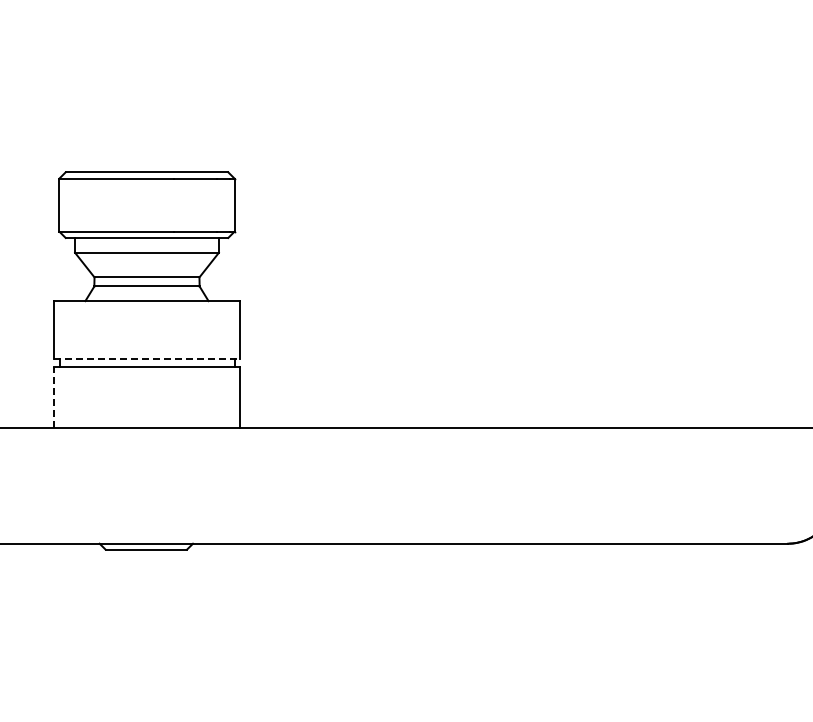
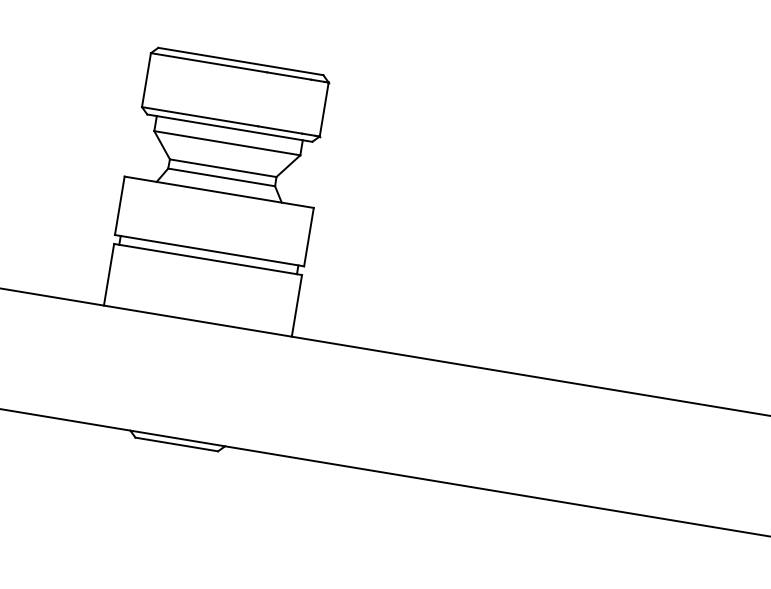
line: (147, 358) -> (210, 250), dashed -> solid
line: (54, 397) -> (109, 274), dashed -> solid

